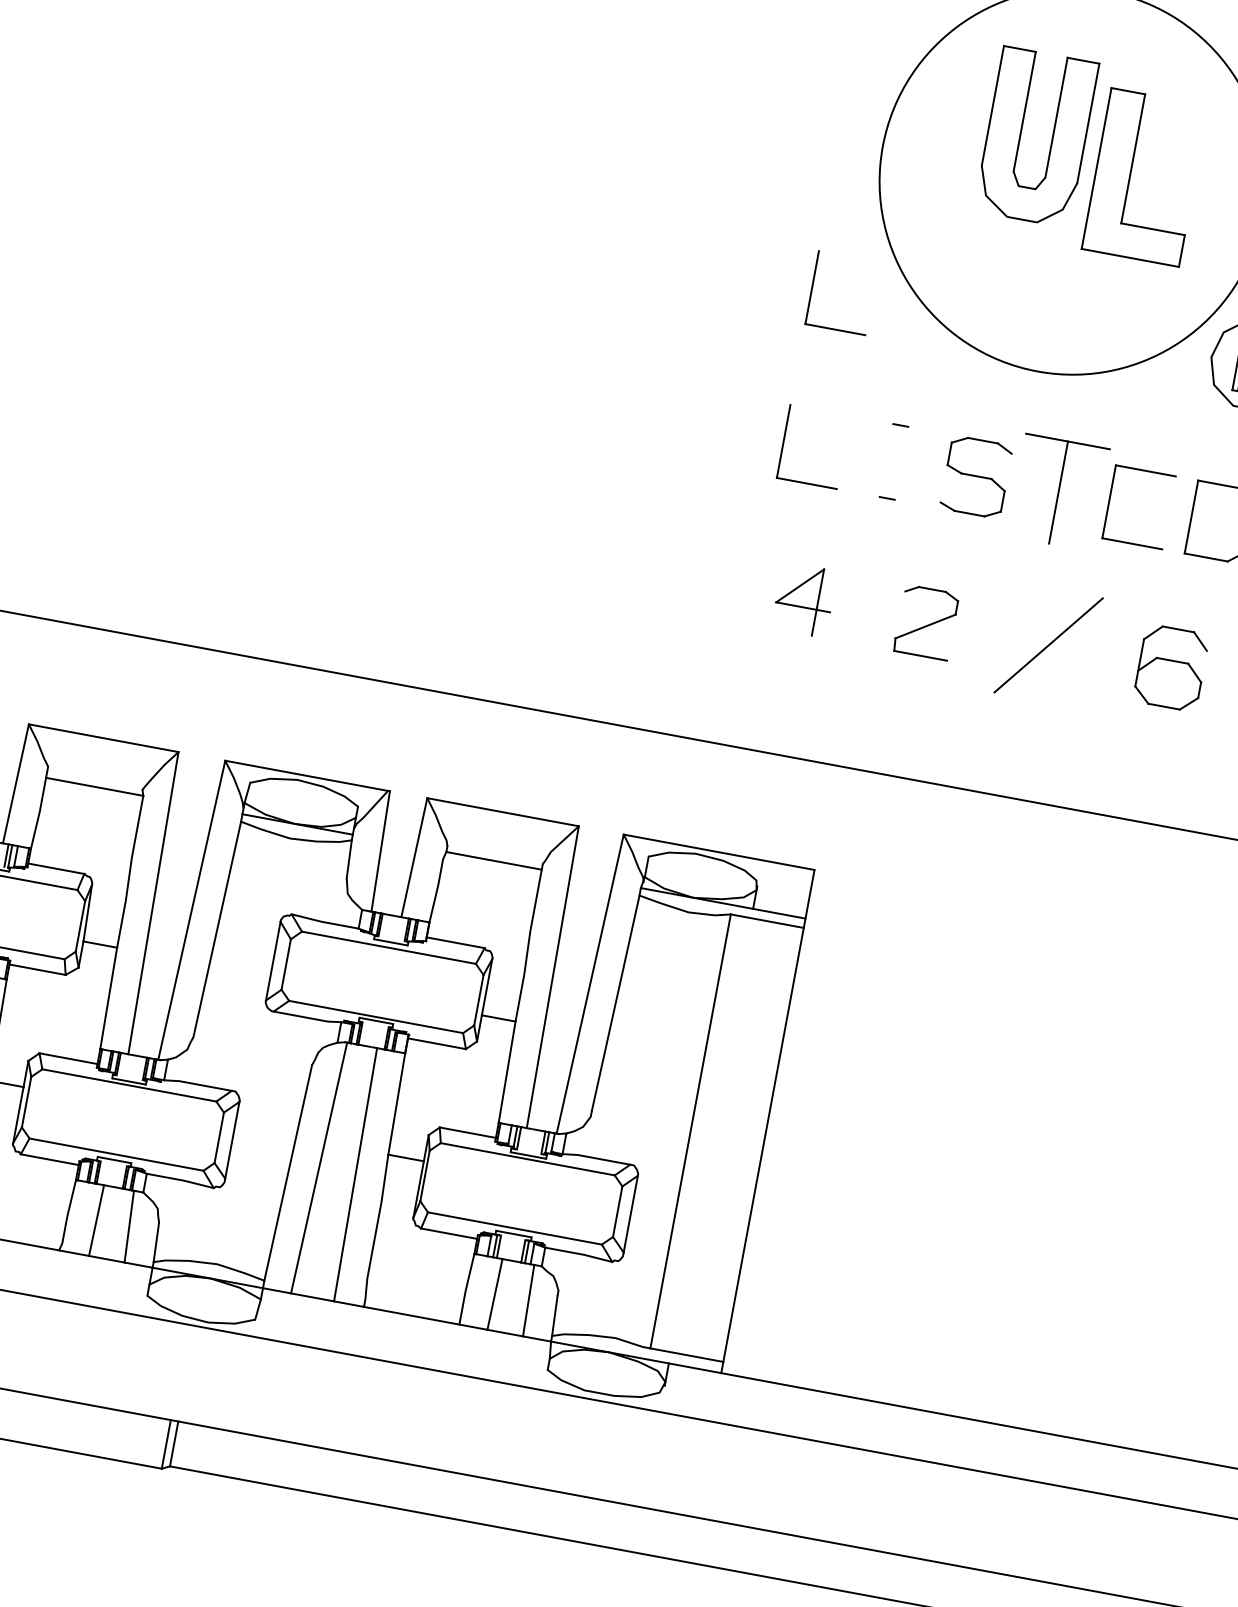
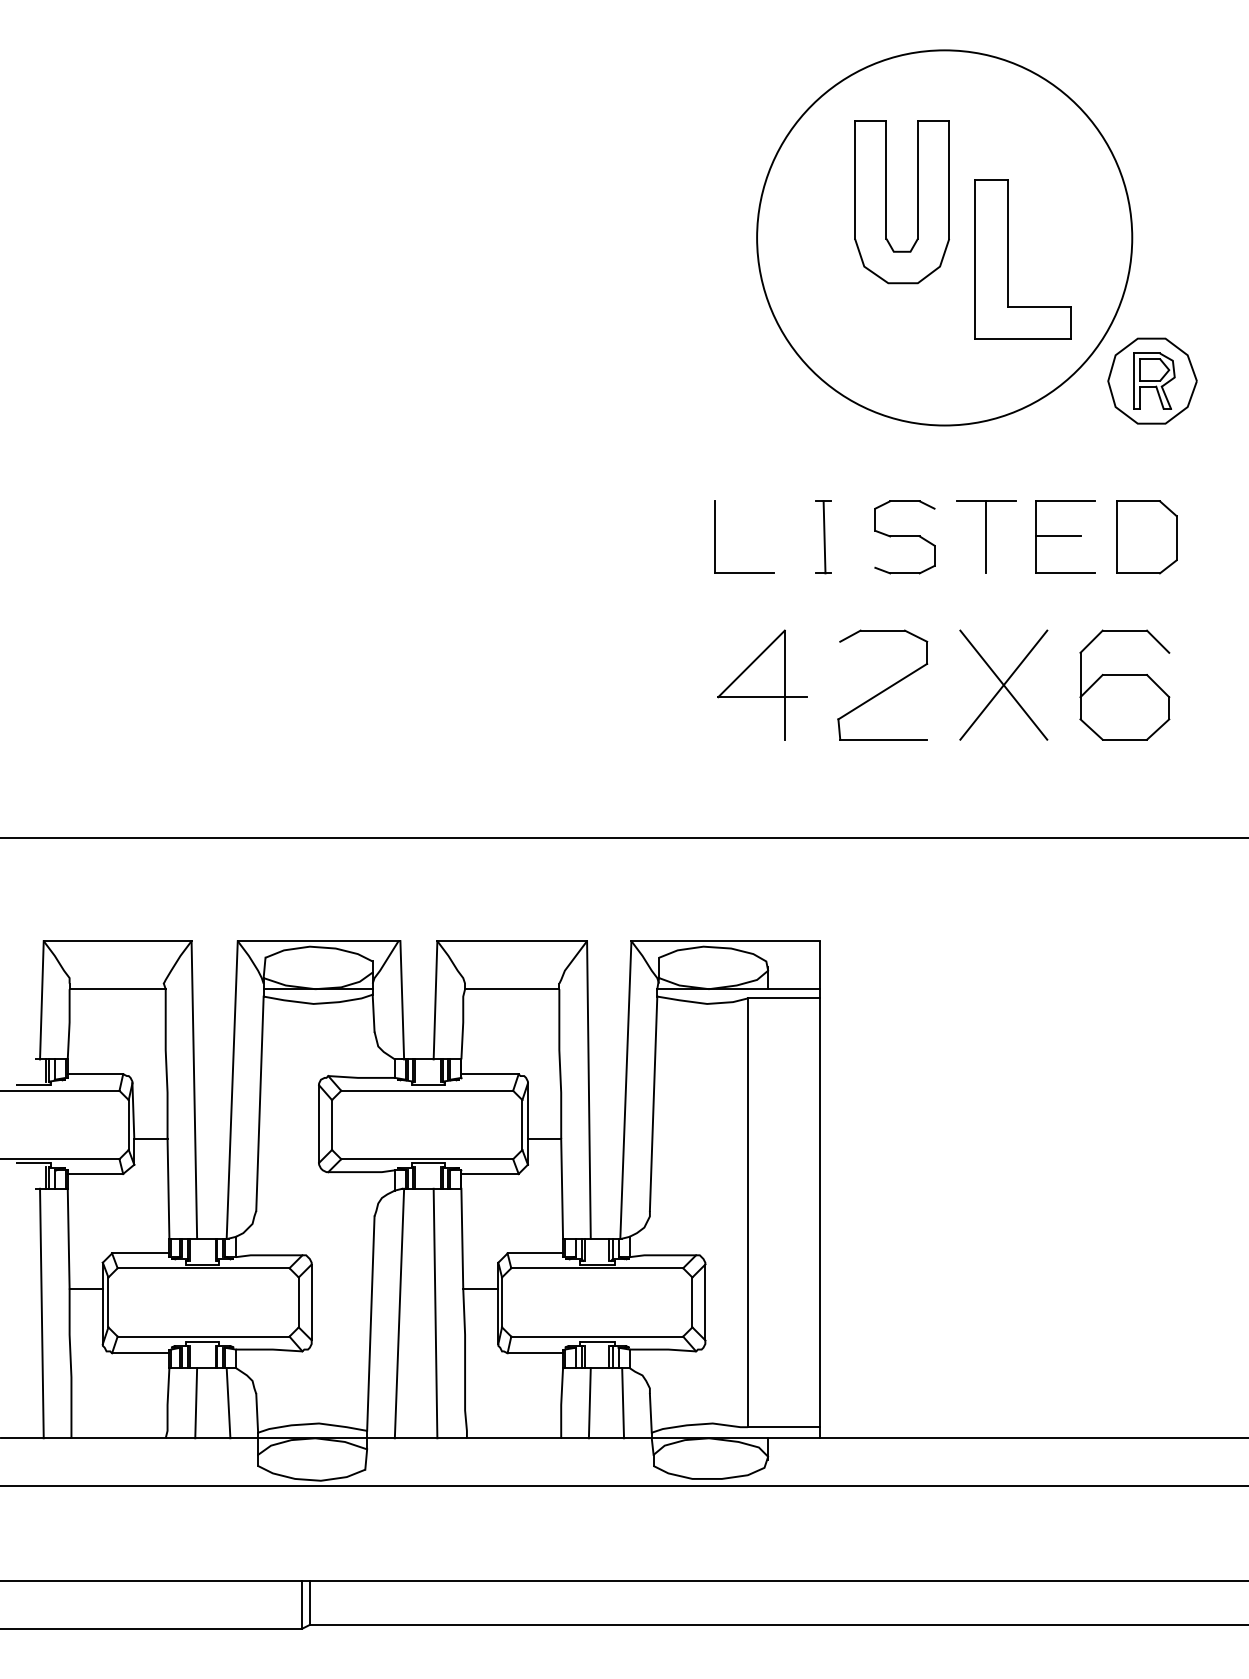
part: (1130, 175) -> (1008, 259), moved
part: (813, 286) -> (715, 384), removed
line: (894, 462) -> (824, 537), added
part: (1059, 491) -> (986, 536), size x0.71
line: (1131, 505) -> (1058, 536), added
part: (804, 599) -> (762, 684), size x1.67
part: (926, 621) -> (882, 684), size x1.67
line: (1048, 644) -> (1003, 684), added
part: (1170, 667) -> (1124, 684), size x1.43

